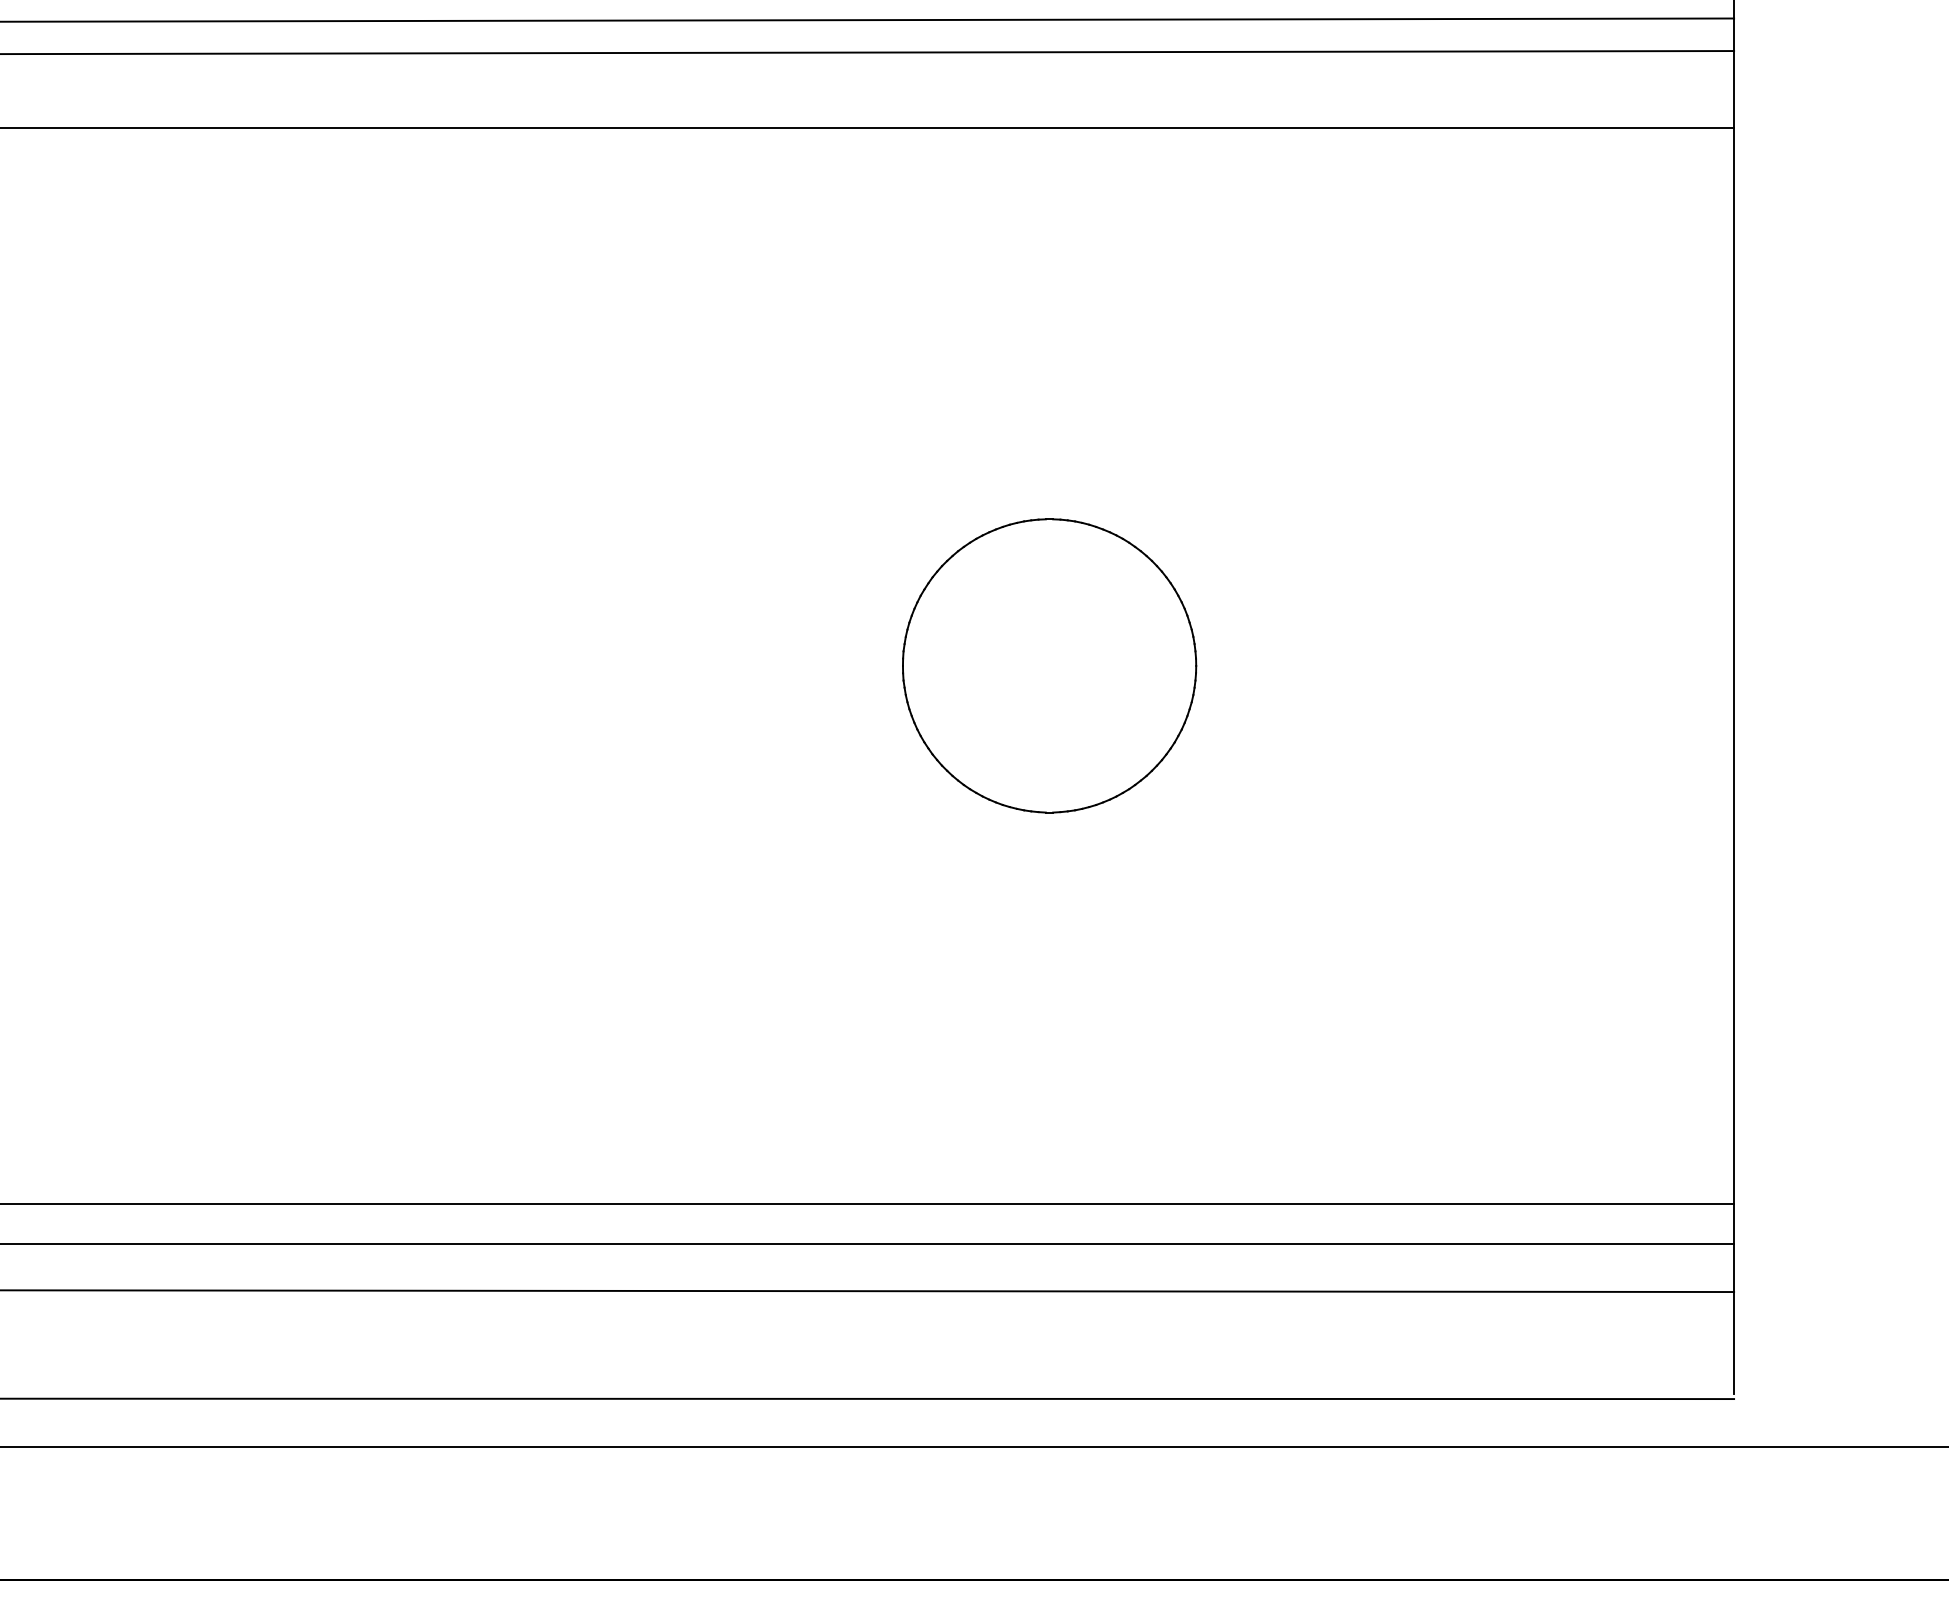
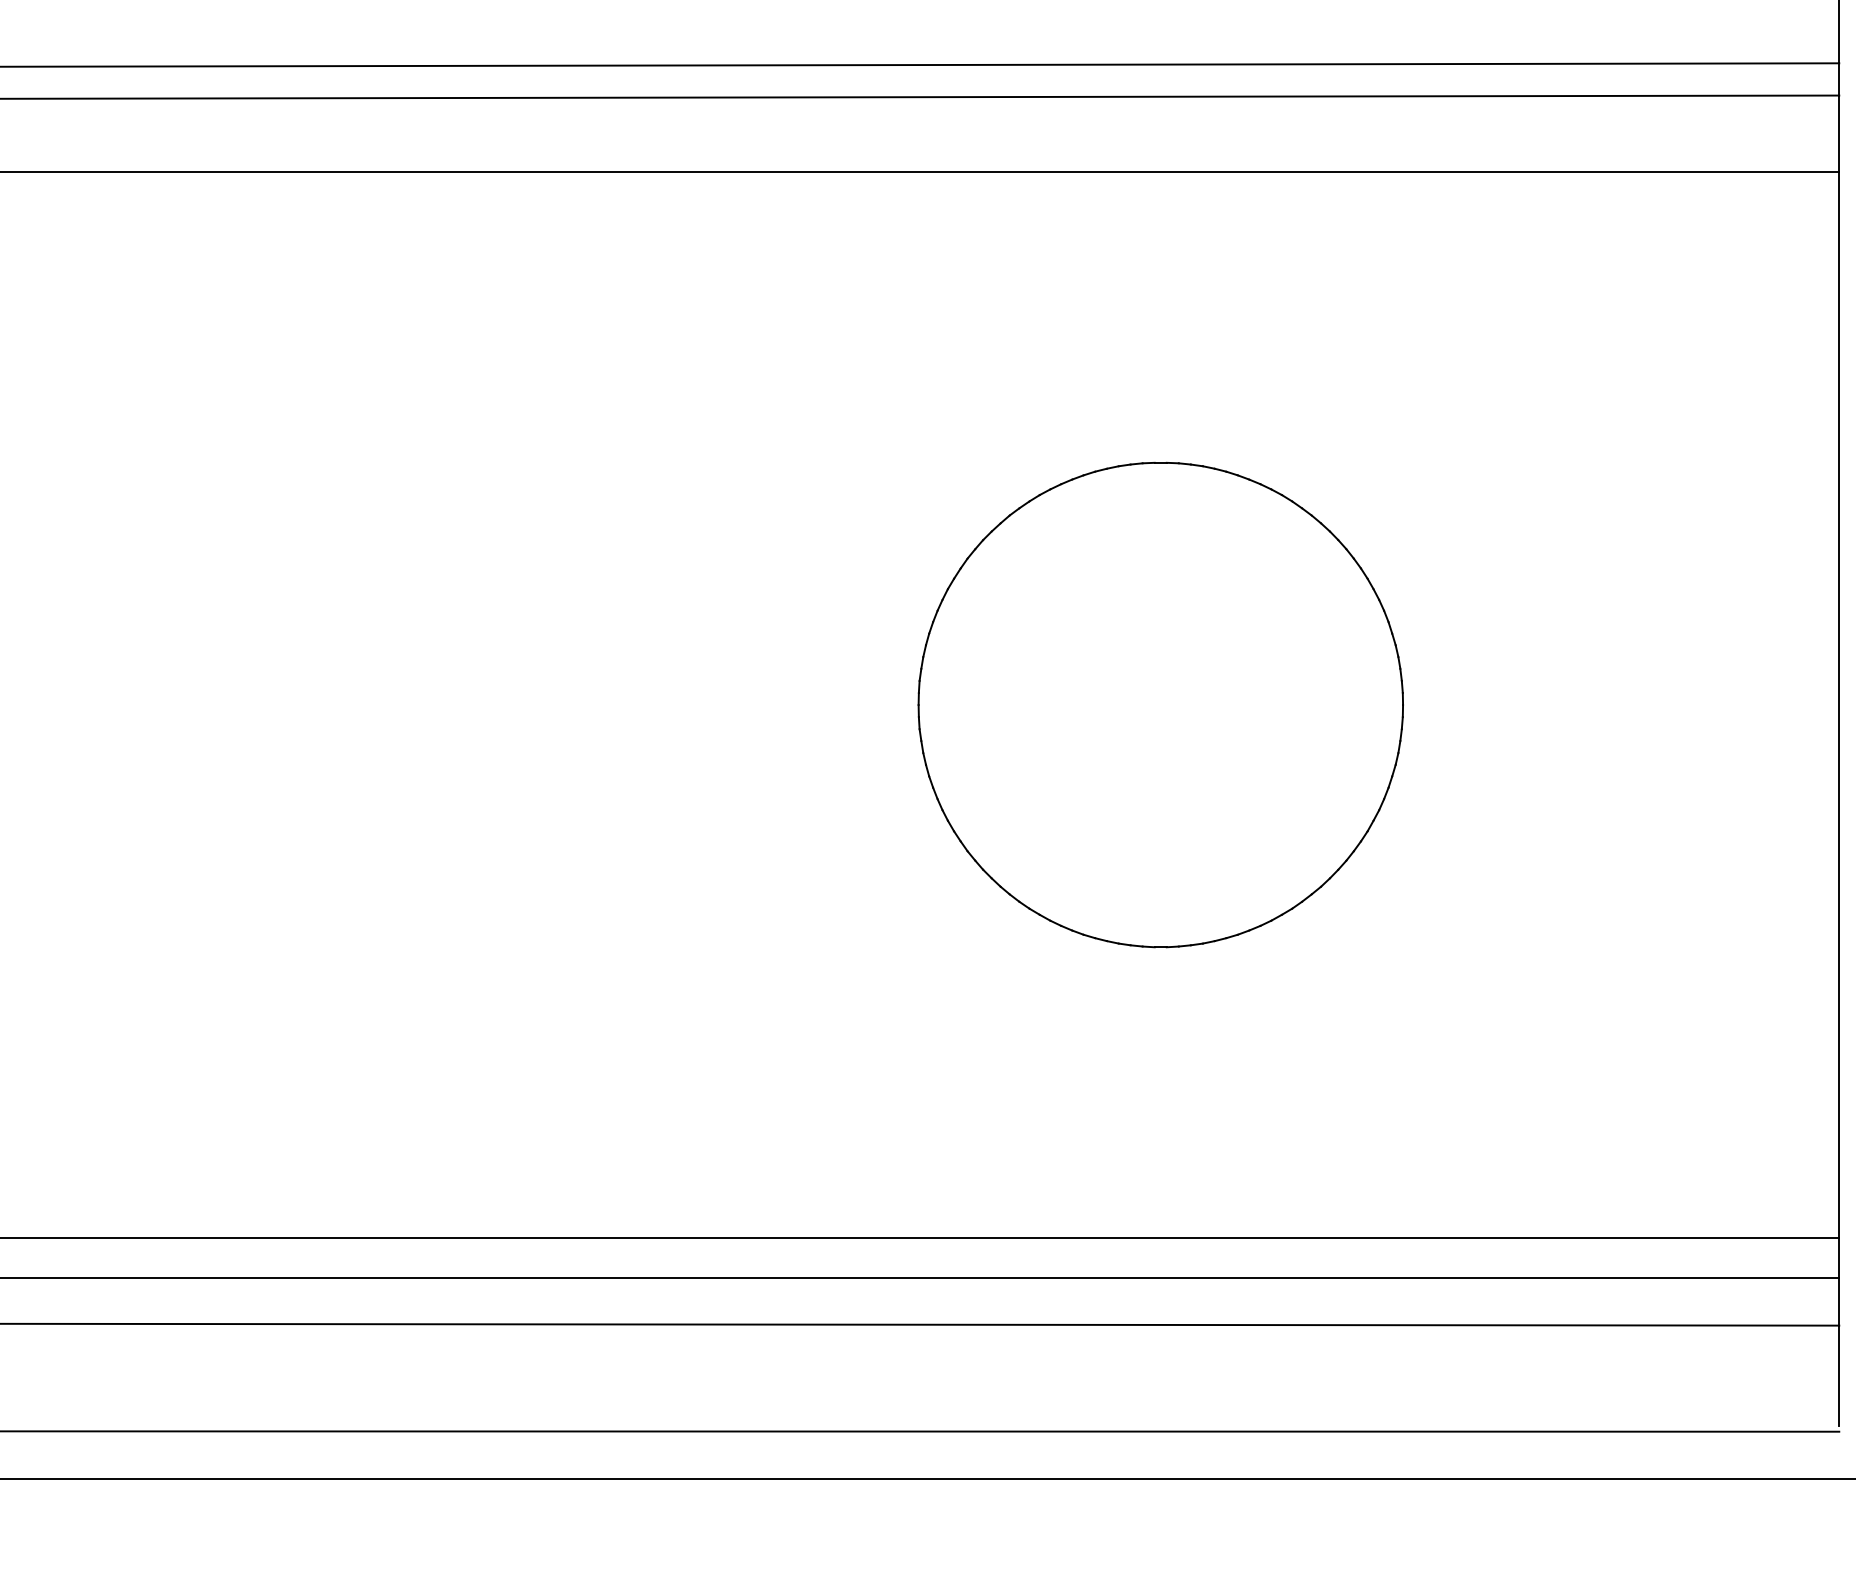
part: (1049, 665) -> (1160, 704), size x1.67

